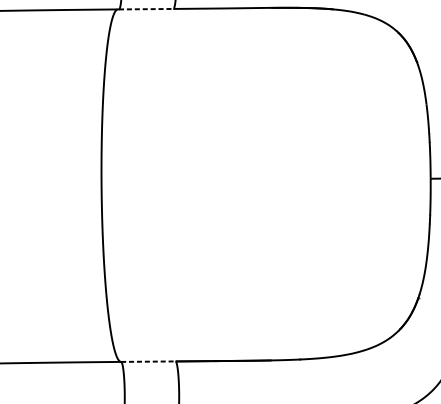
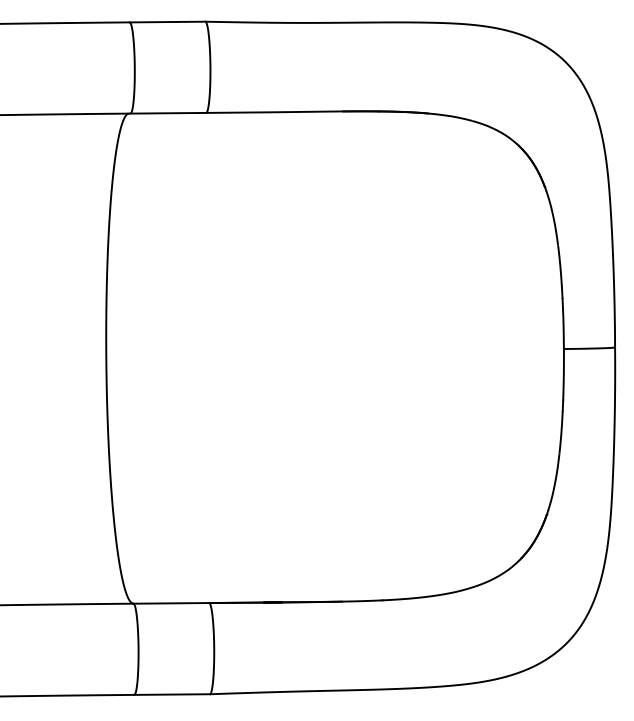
line: (146, 9) -> (168, 113), dashed -> solid
line: (148, 361) -> (171, 603), dashed -> solid

